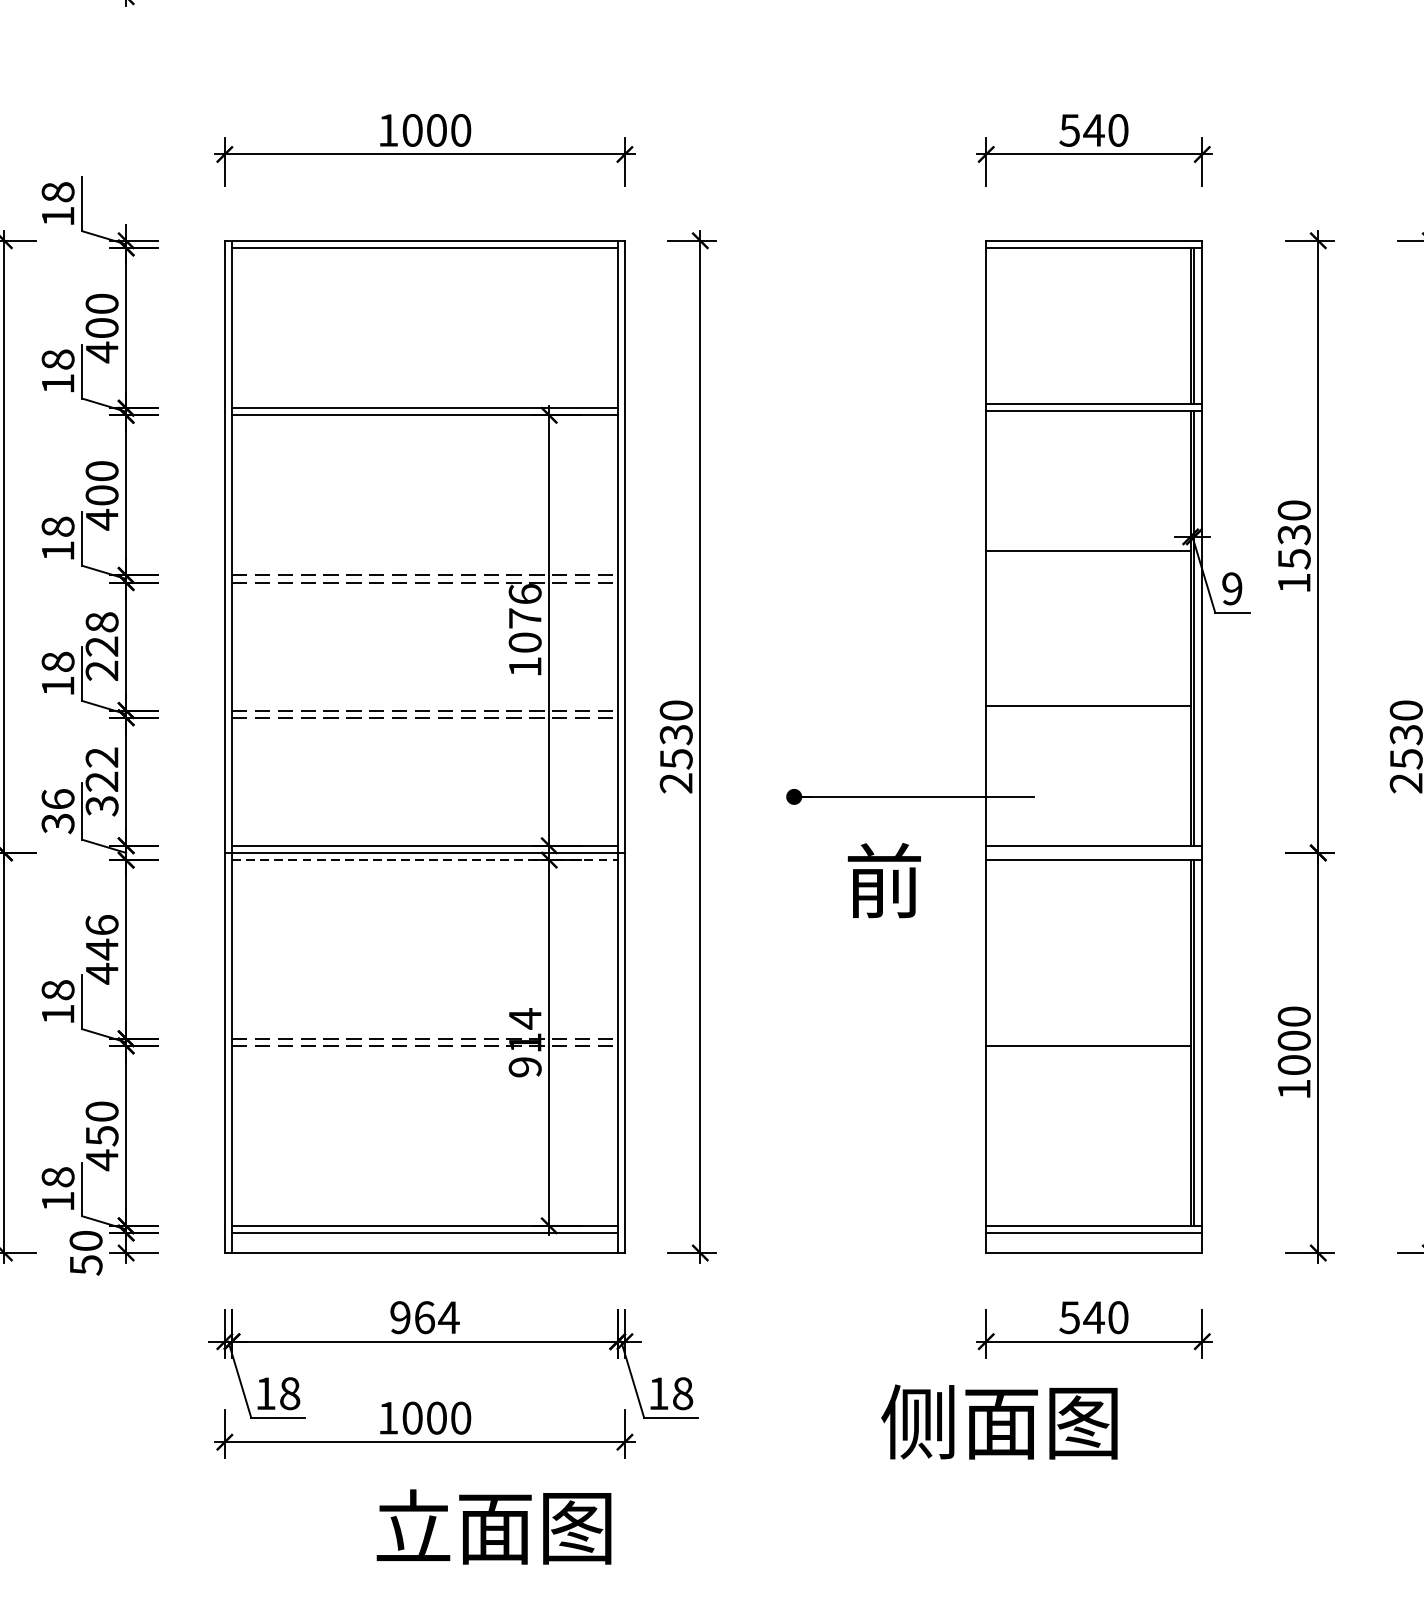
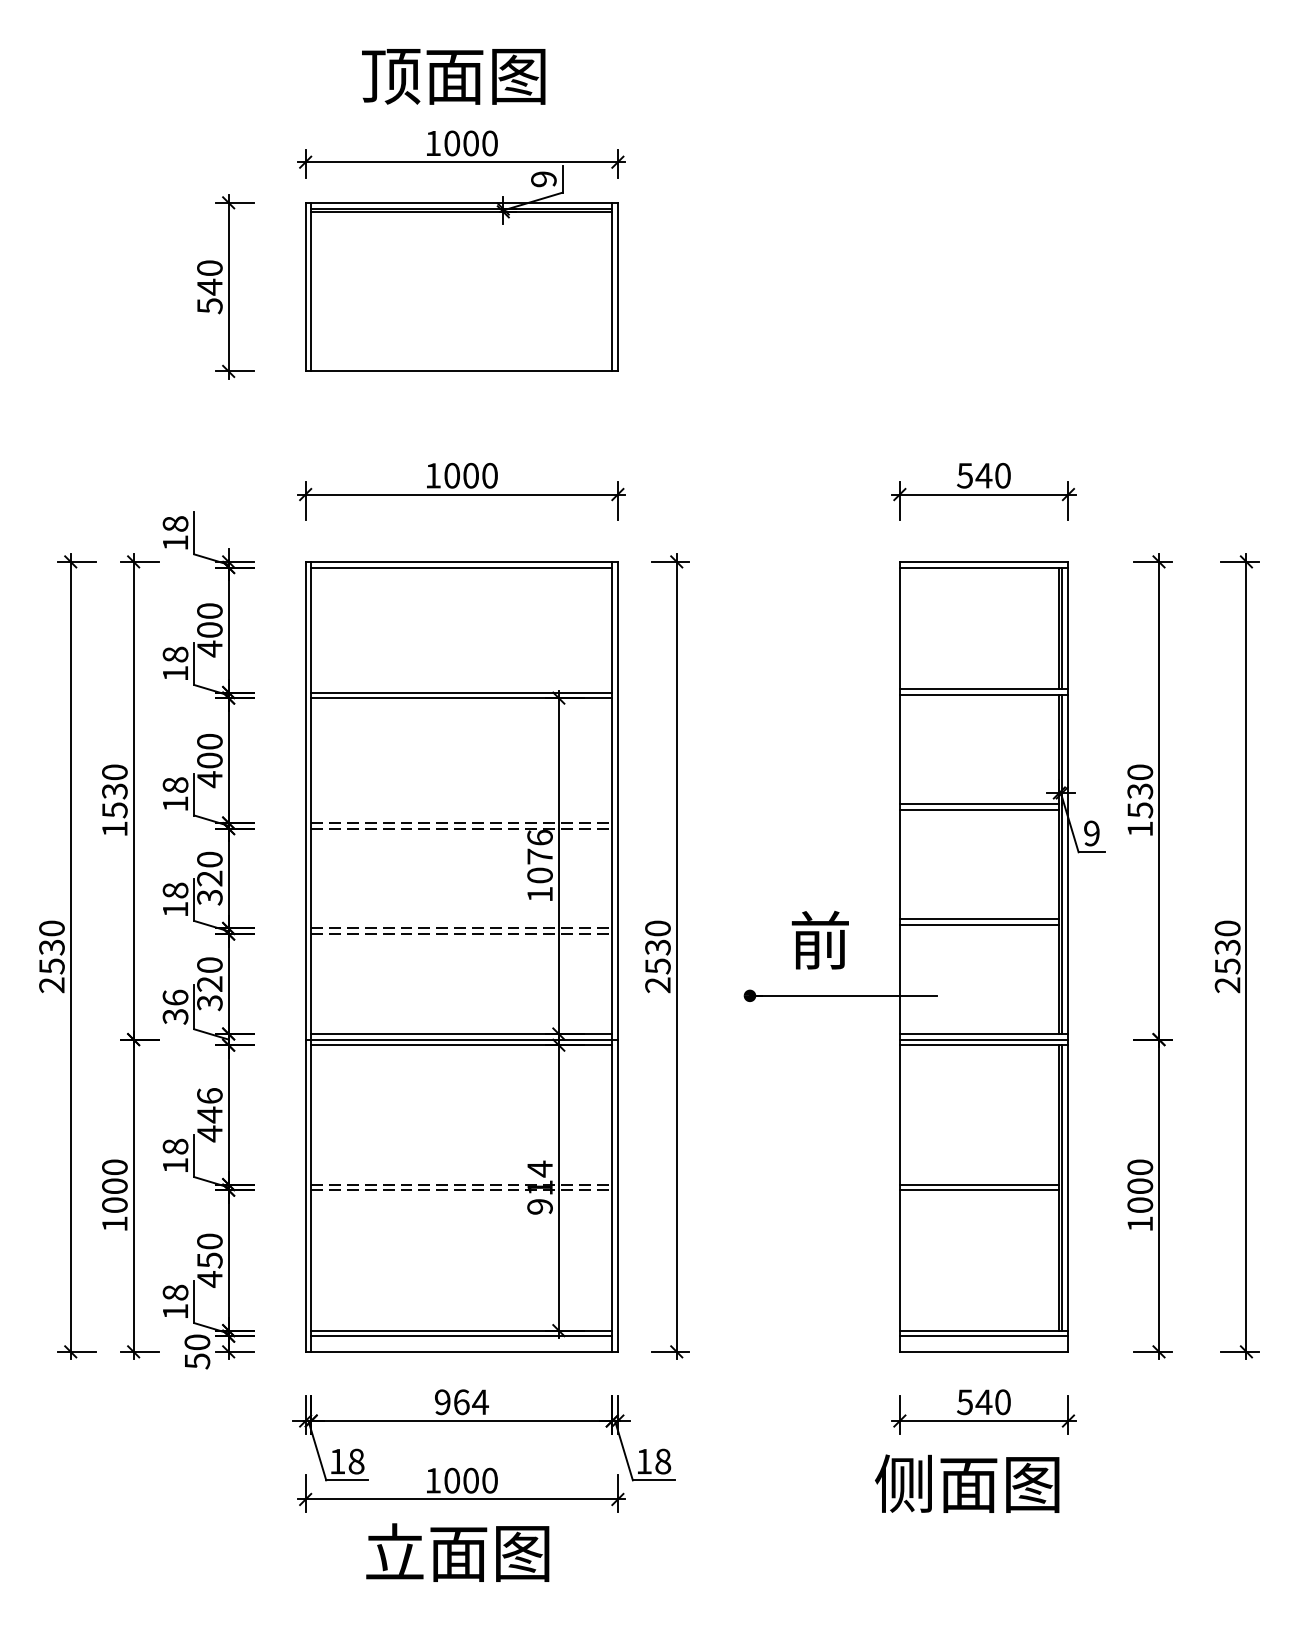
line: (1088, 558) -> (979, 809), added
text: (101, 646) -> (209, 878), 228 -> 320
line: (1088, 699) -> (979, 919), added
text: (101, 757) -> (209, 965), 322 -> 320
line: (1093, 852) -> (983, 1039), added
line: (425, 860) -> (462, 1045), dashed -> solid
text: (883, 880) -> (819, 940), moved
line: (1088, 1038) -> (979, 1184), added
text: (999, 1421) -> (967, 1483), moved
text: (493, 1526) -> (457, 1552), moved

